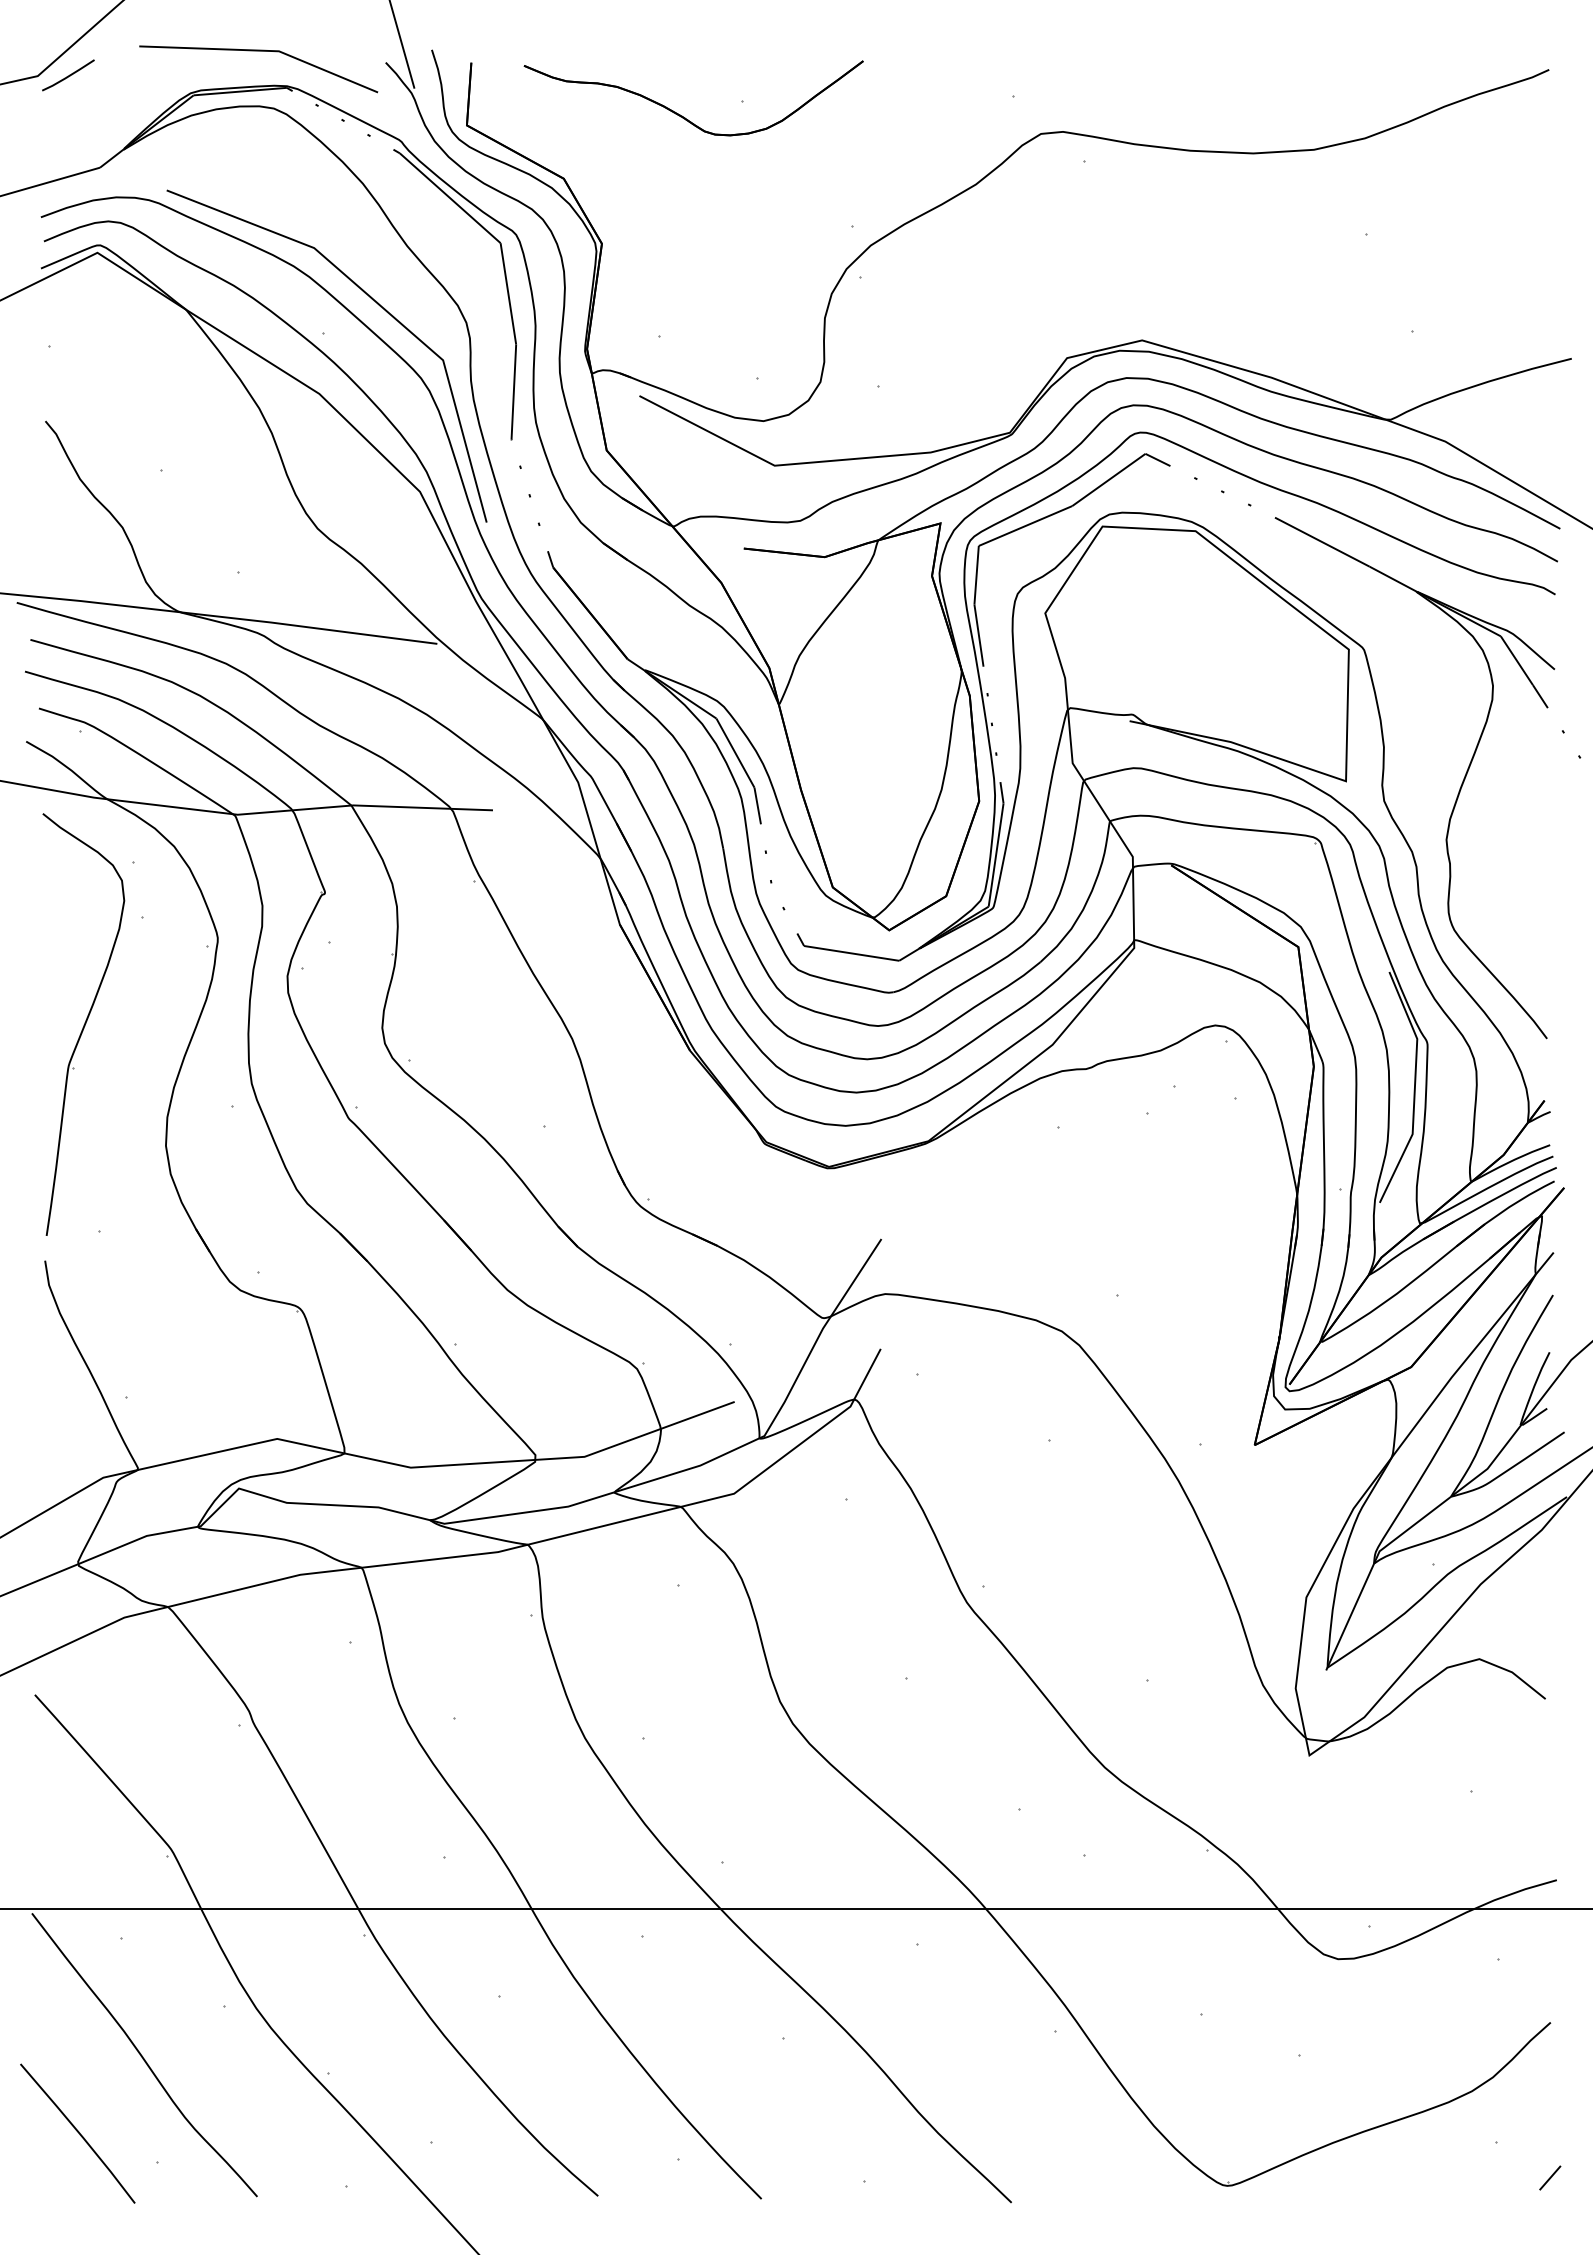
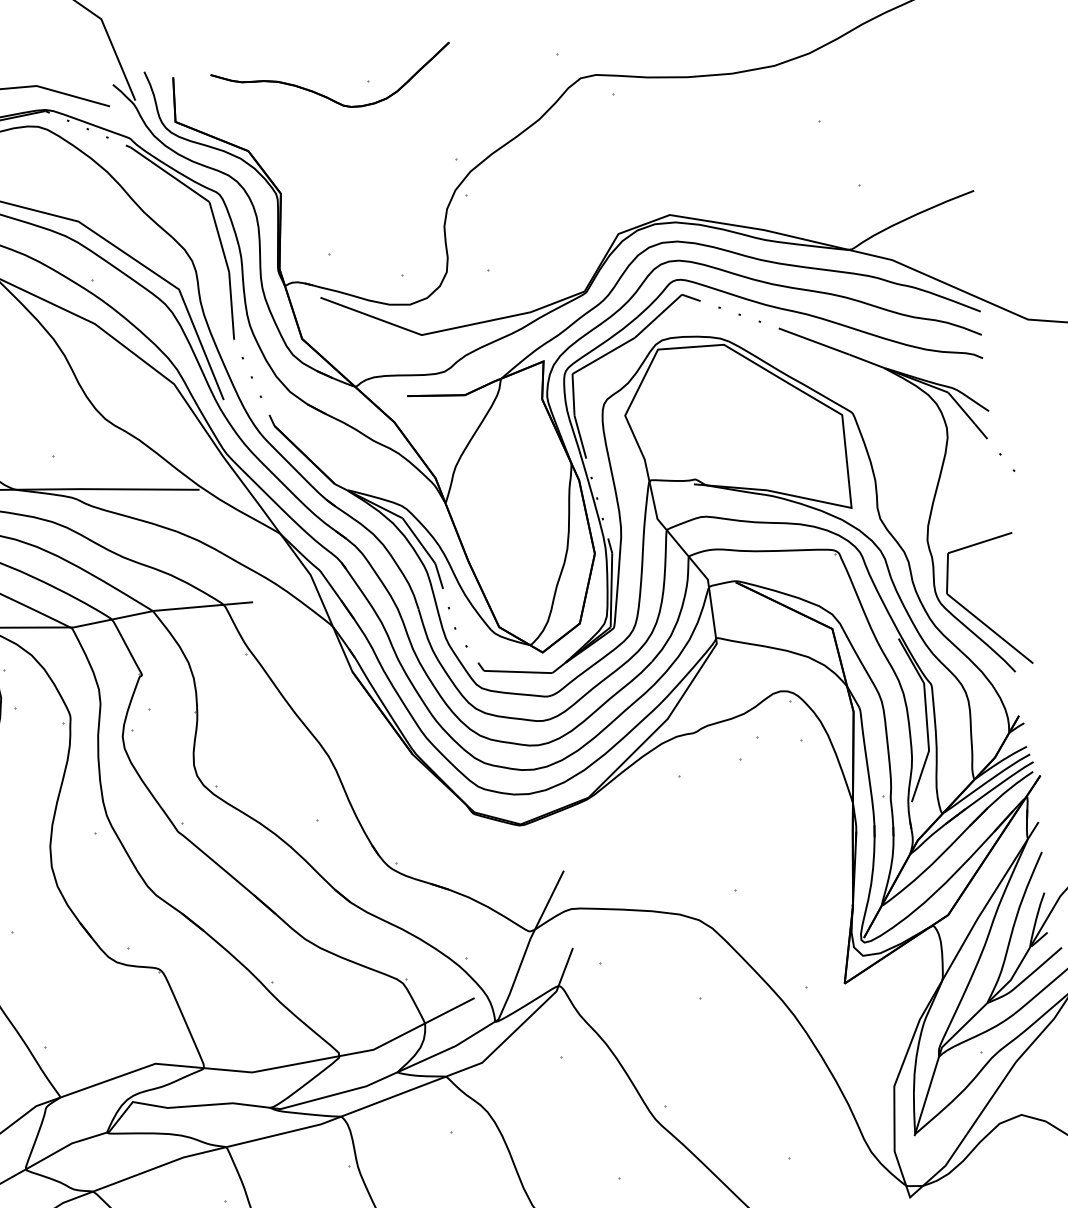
line: (1500, 953) -> (975, 615), added

